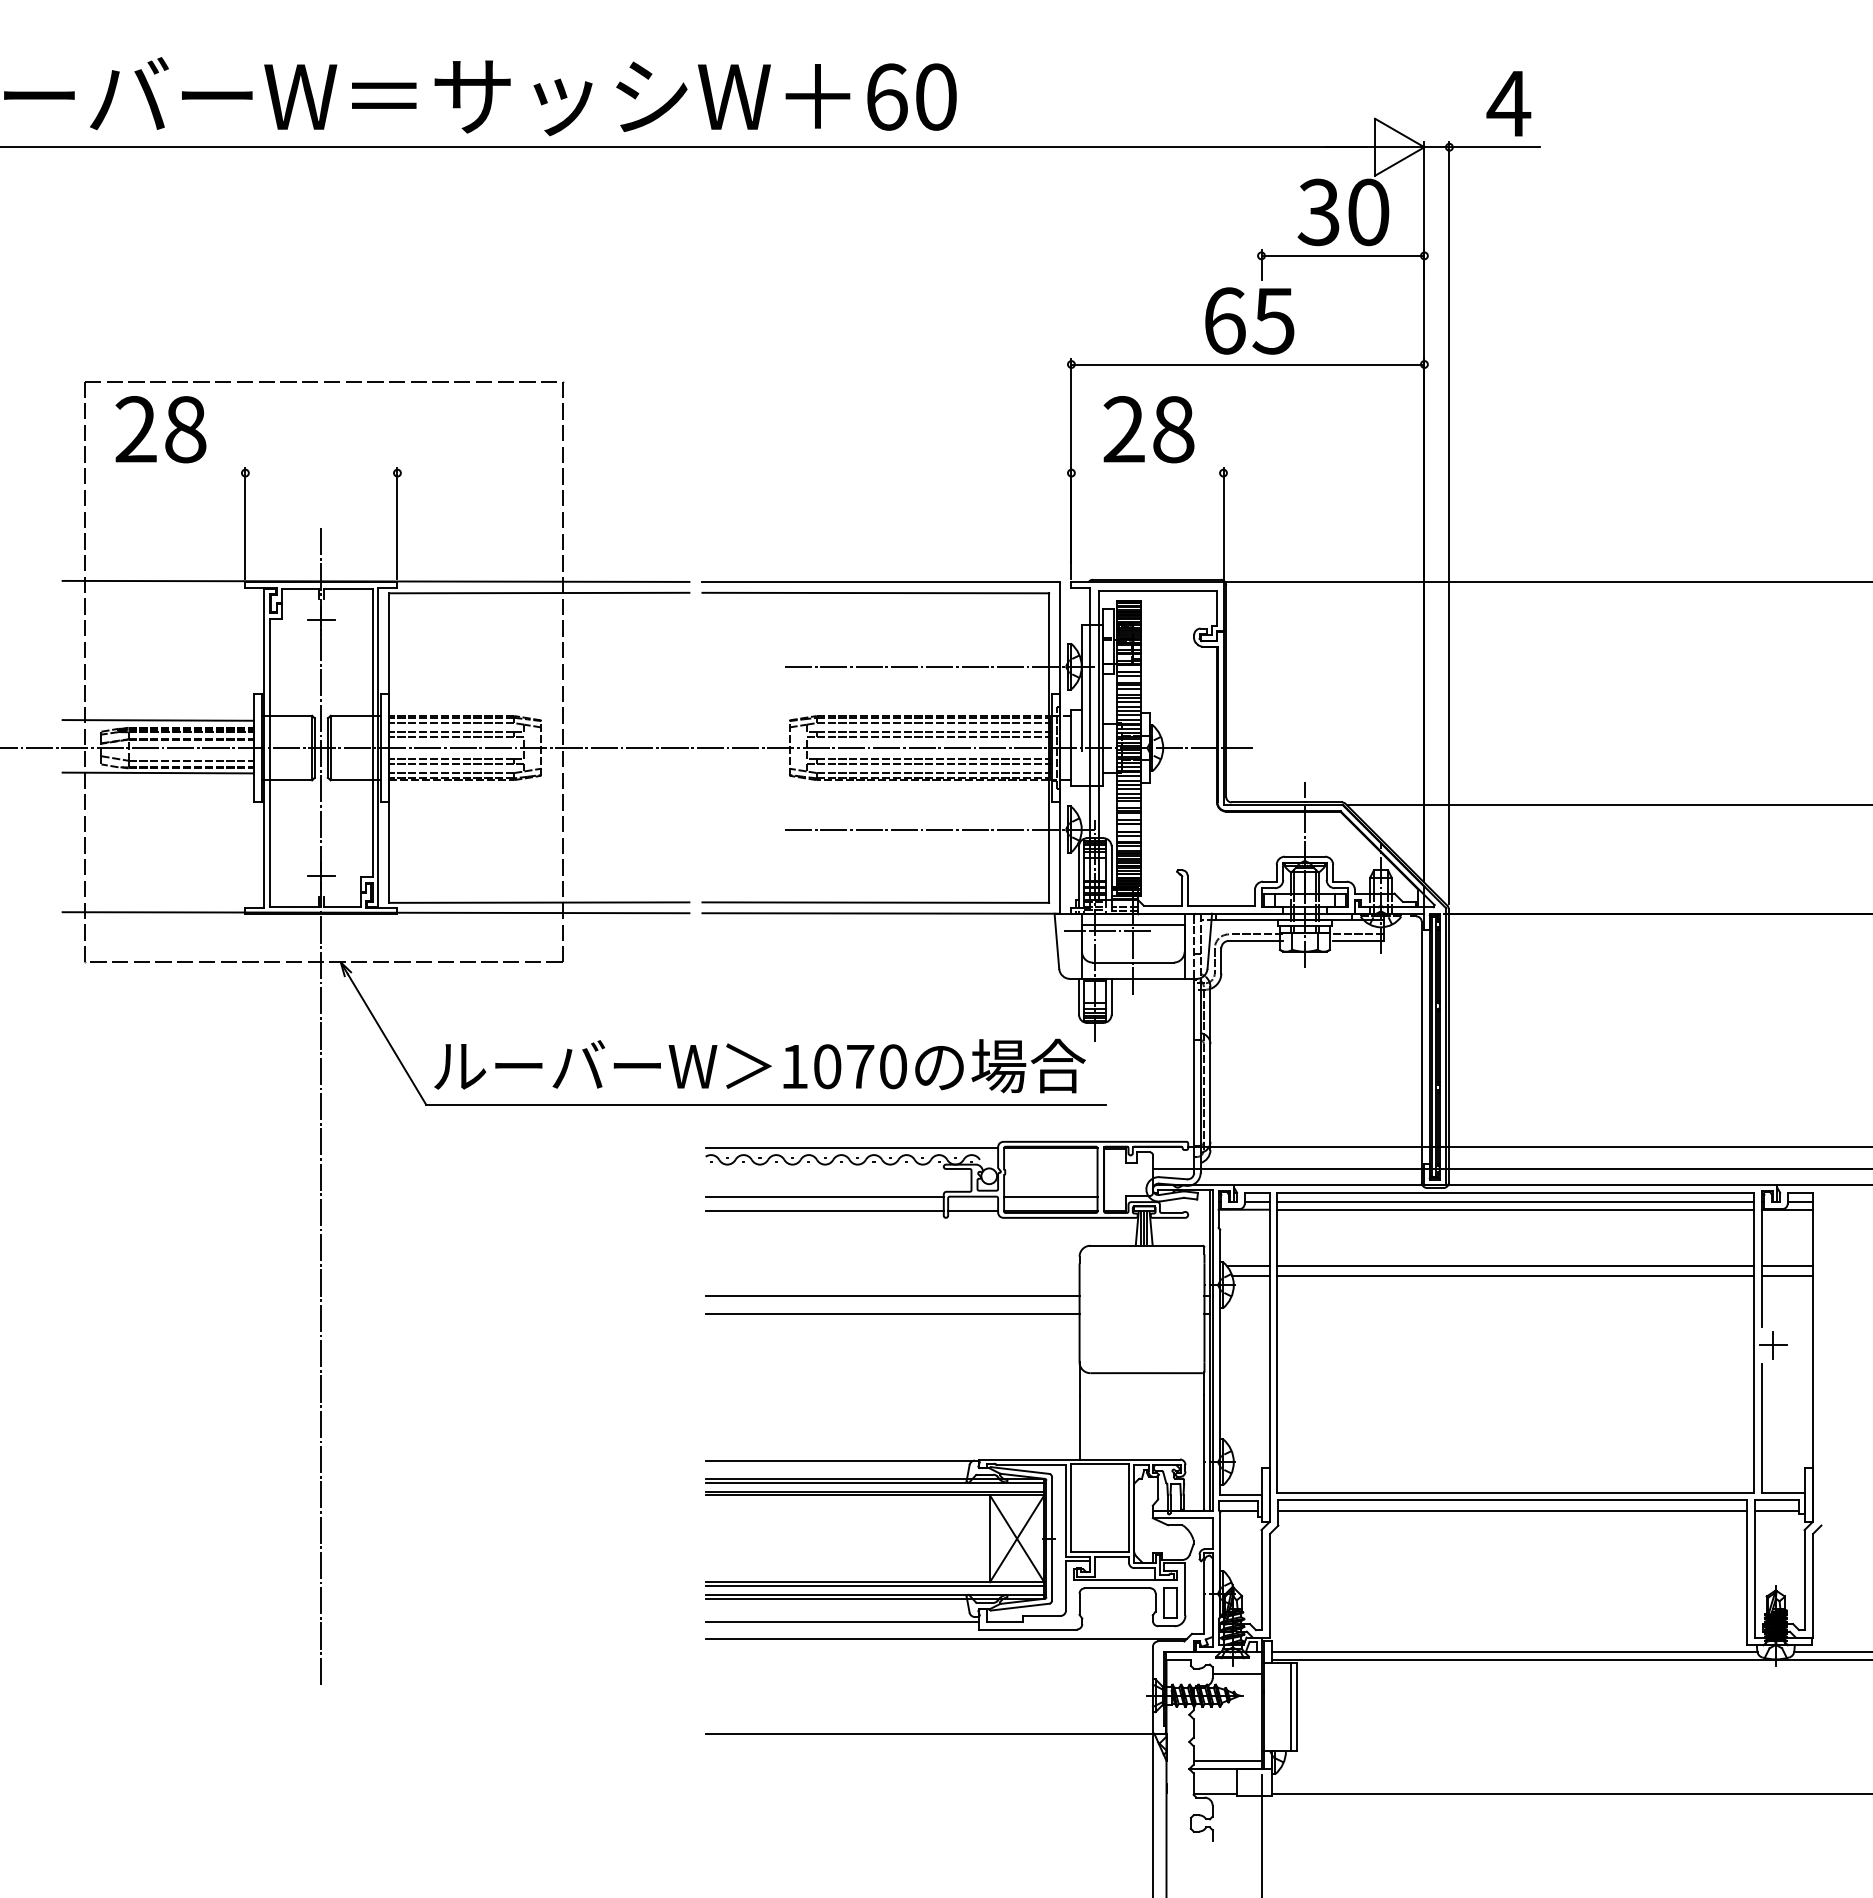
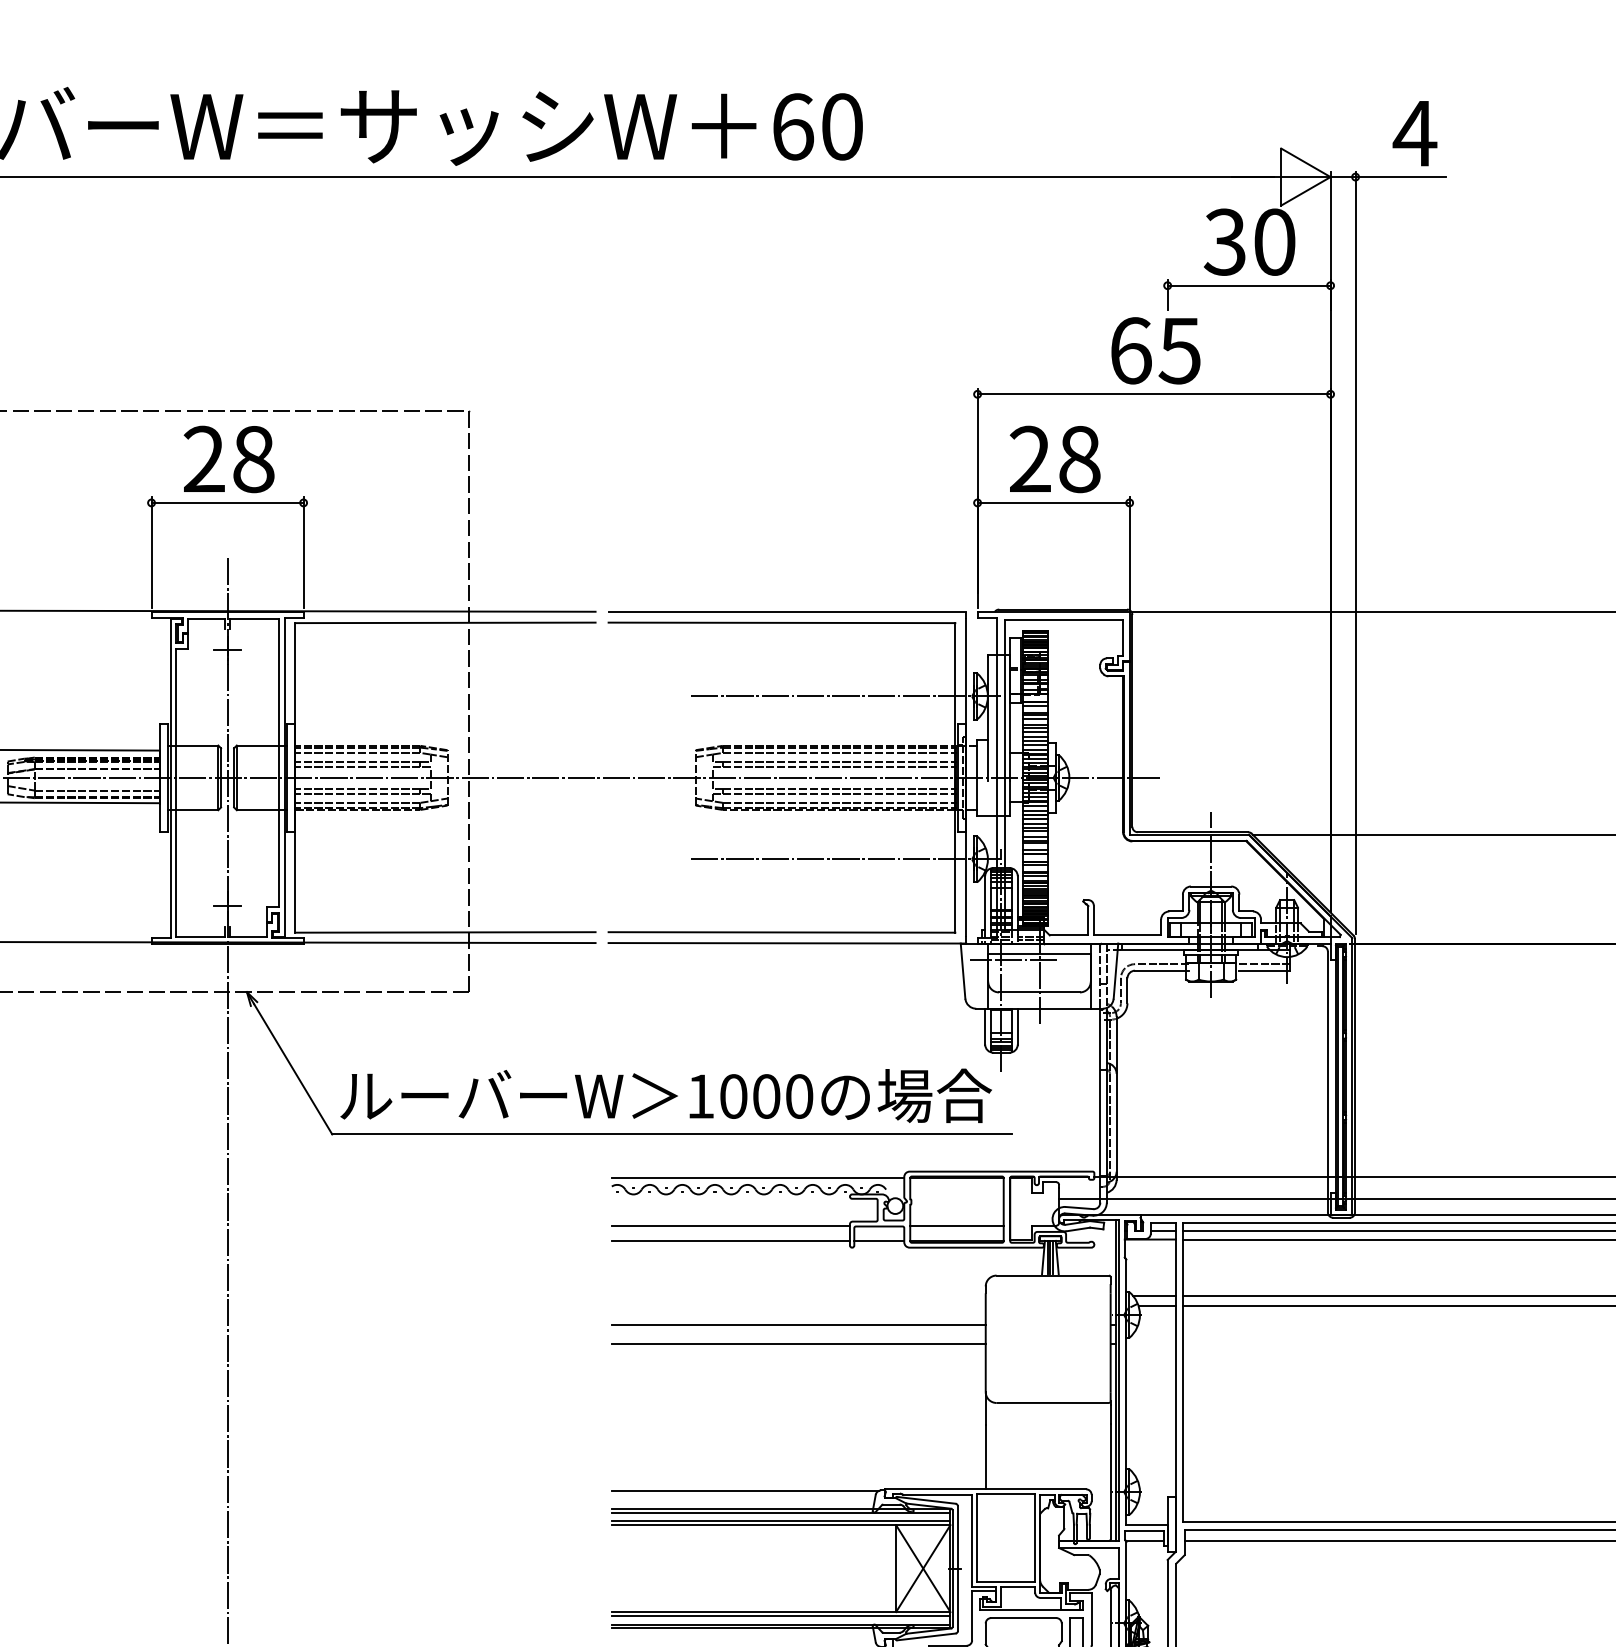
text: (160, 429) -> (228, 459), moved
line: (321, 473) -> (227, 503), added
line: (1147, 473) -> (1053, 503), added
text: (860, 1066) -> (766, 1096), 1070 -> 1000

